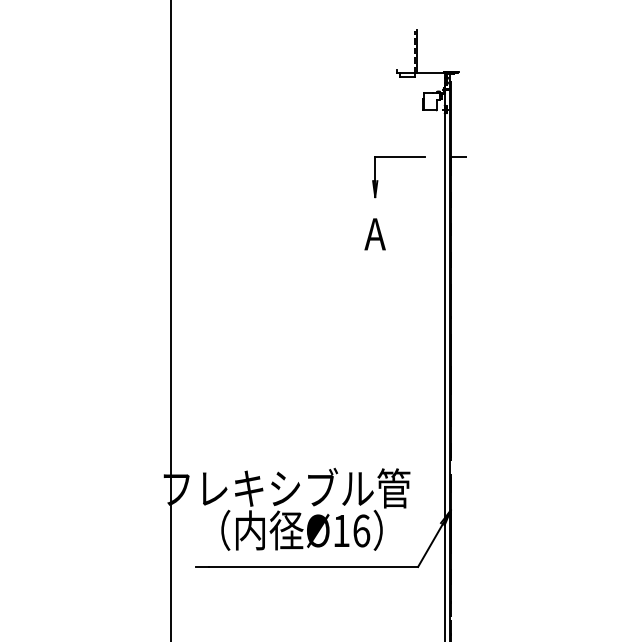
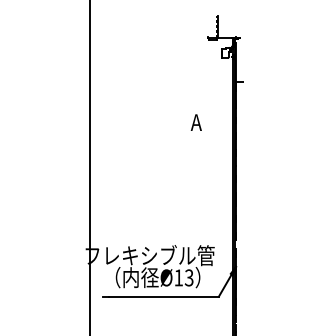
part: (398, 157) -> (208, 82), removed
text: (360, 530) -> (188, 277), Ø16 -> Ø13

